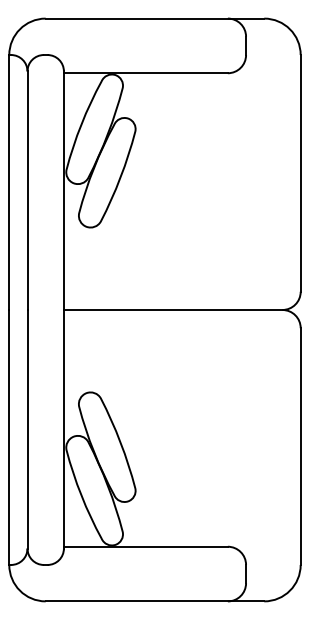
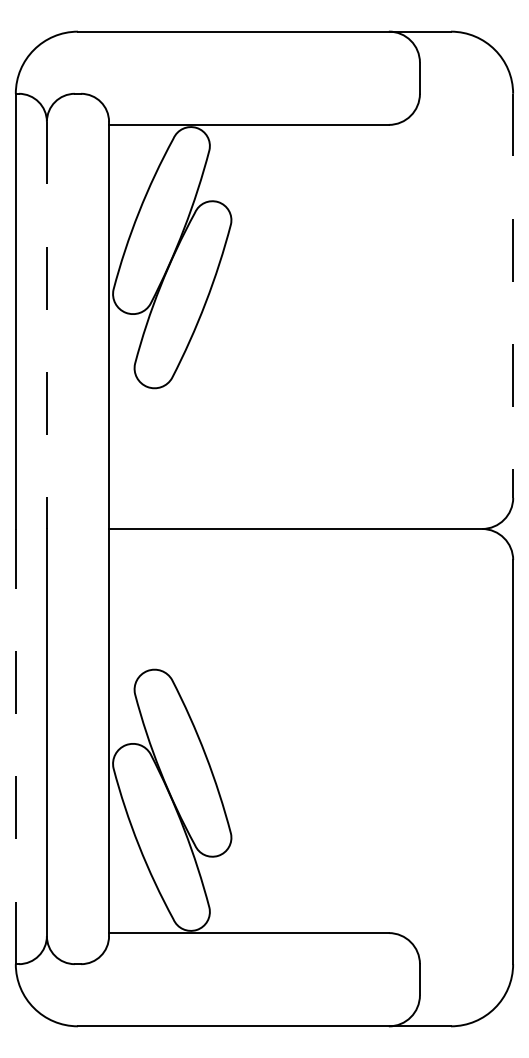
line: (300, 173) -> (512, 296), solid -> dashed
line: (27, 191) -> (46, 326), solid -> dashed
line: (9, 436) -> (16, 744), solid -> dashed

